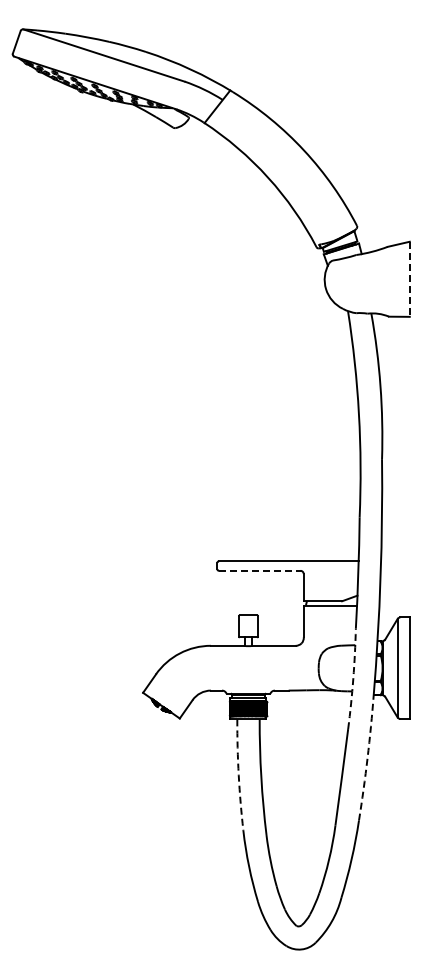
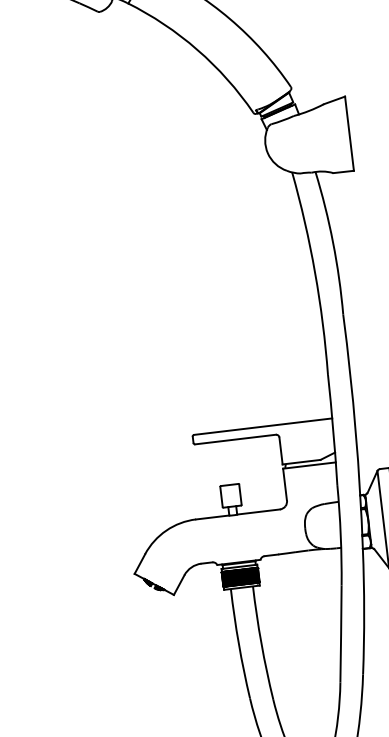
line: (409, 279) -> (349, 133), dashed -> solid
line: (259, 570) -> (235, 439), dashed -> solid
arc: (353, 678) -> (340, 534), dashed -> solid
arc: (367, 758) -> (364, 612), dashed -> solid
arc: (238, 775) -> (238, 644), dashed -> solid

